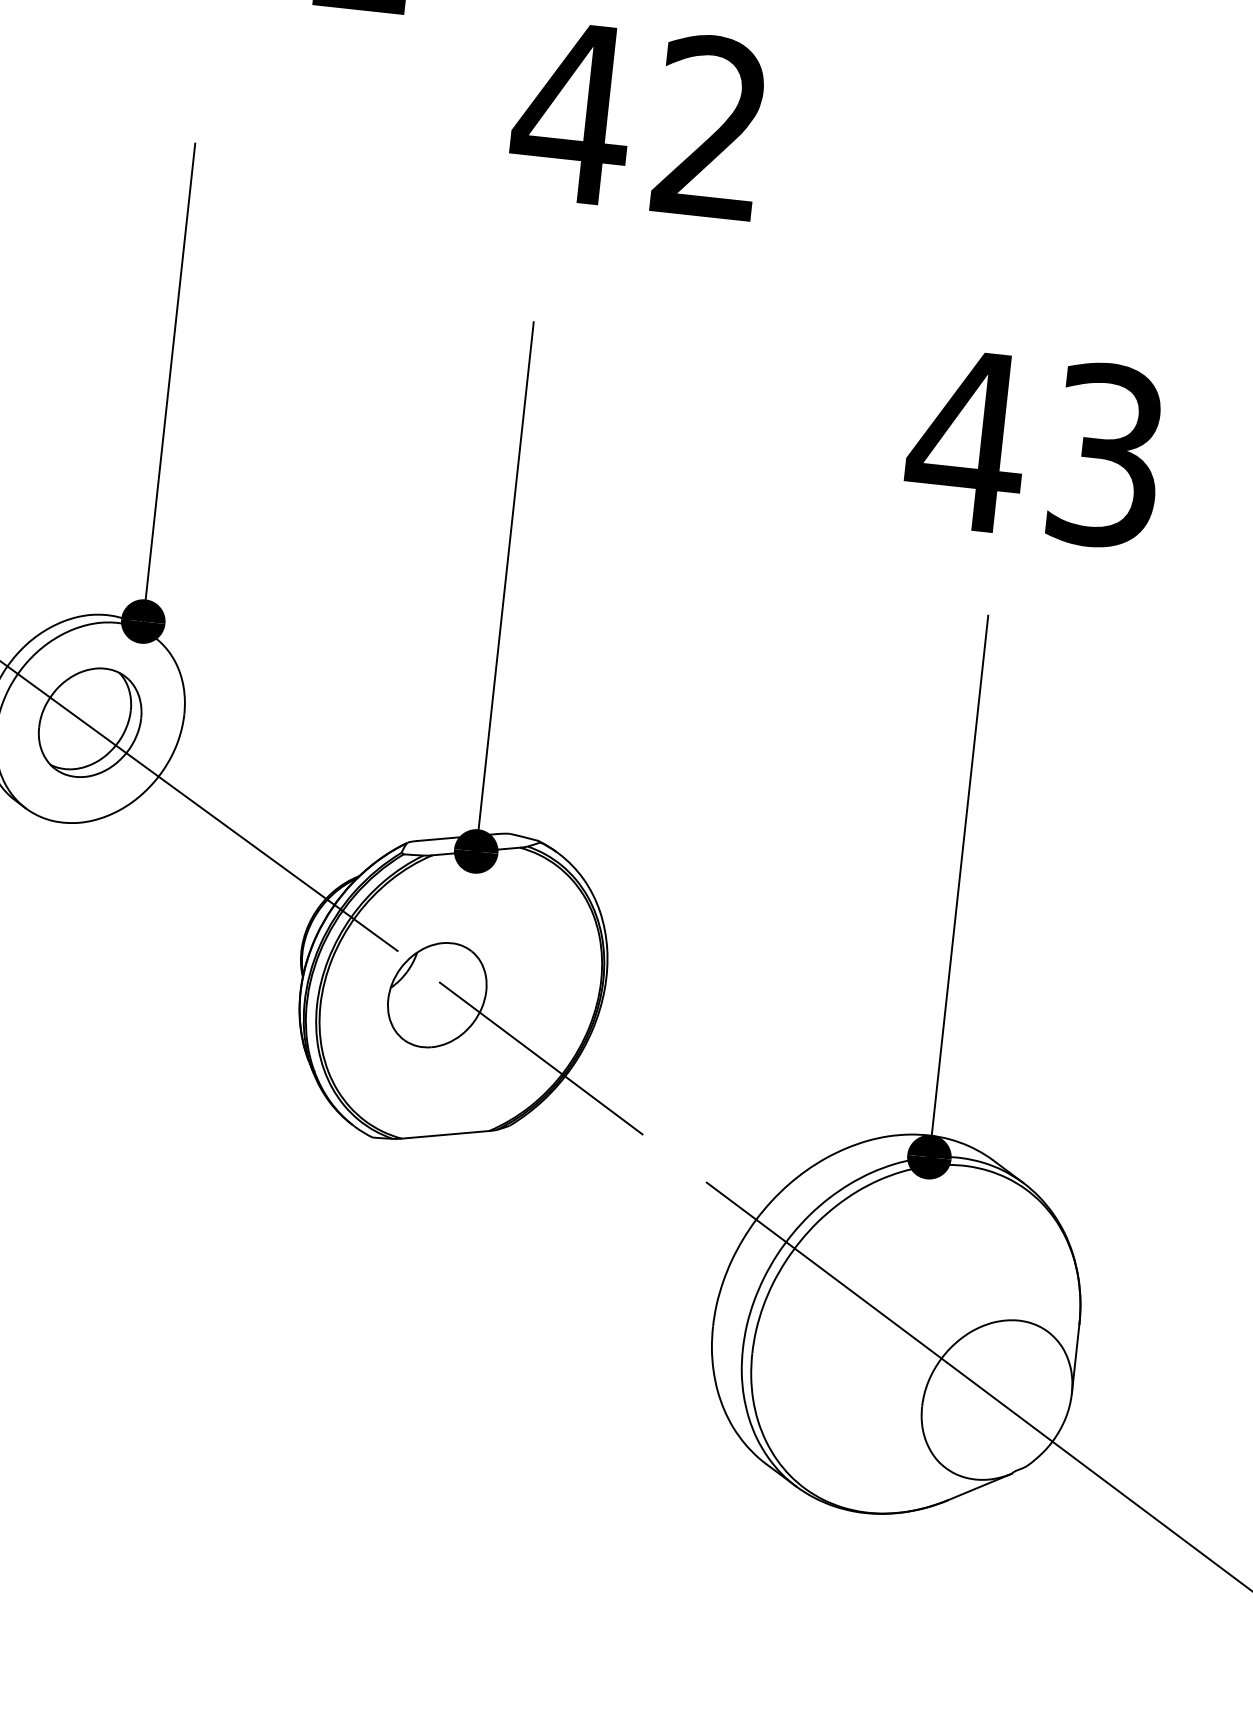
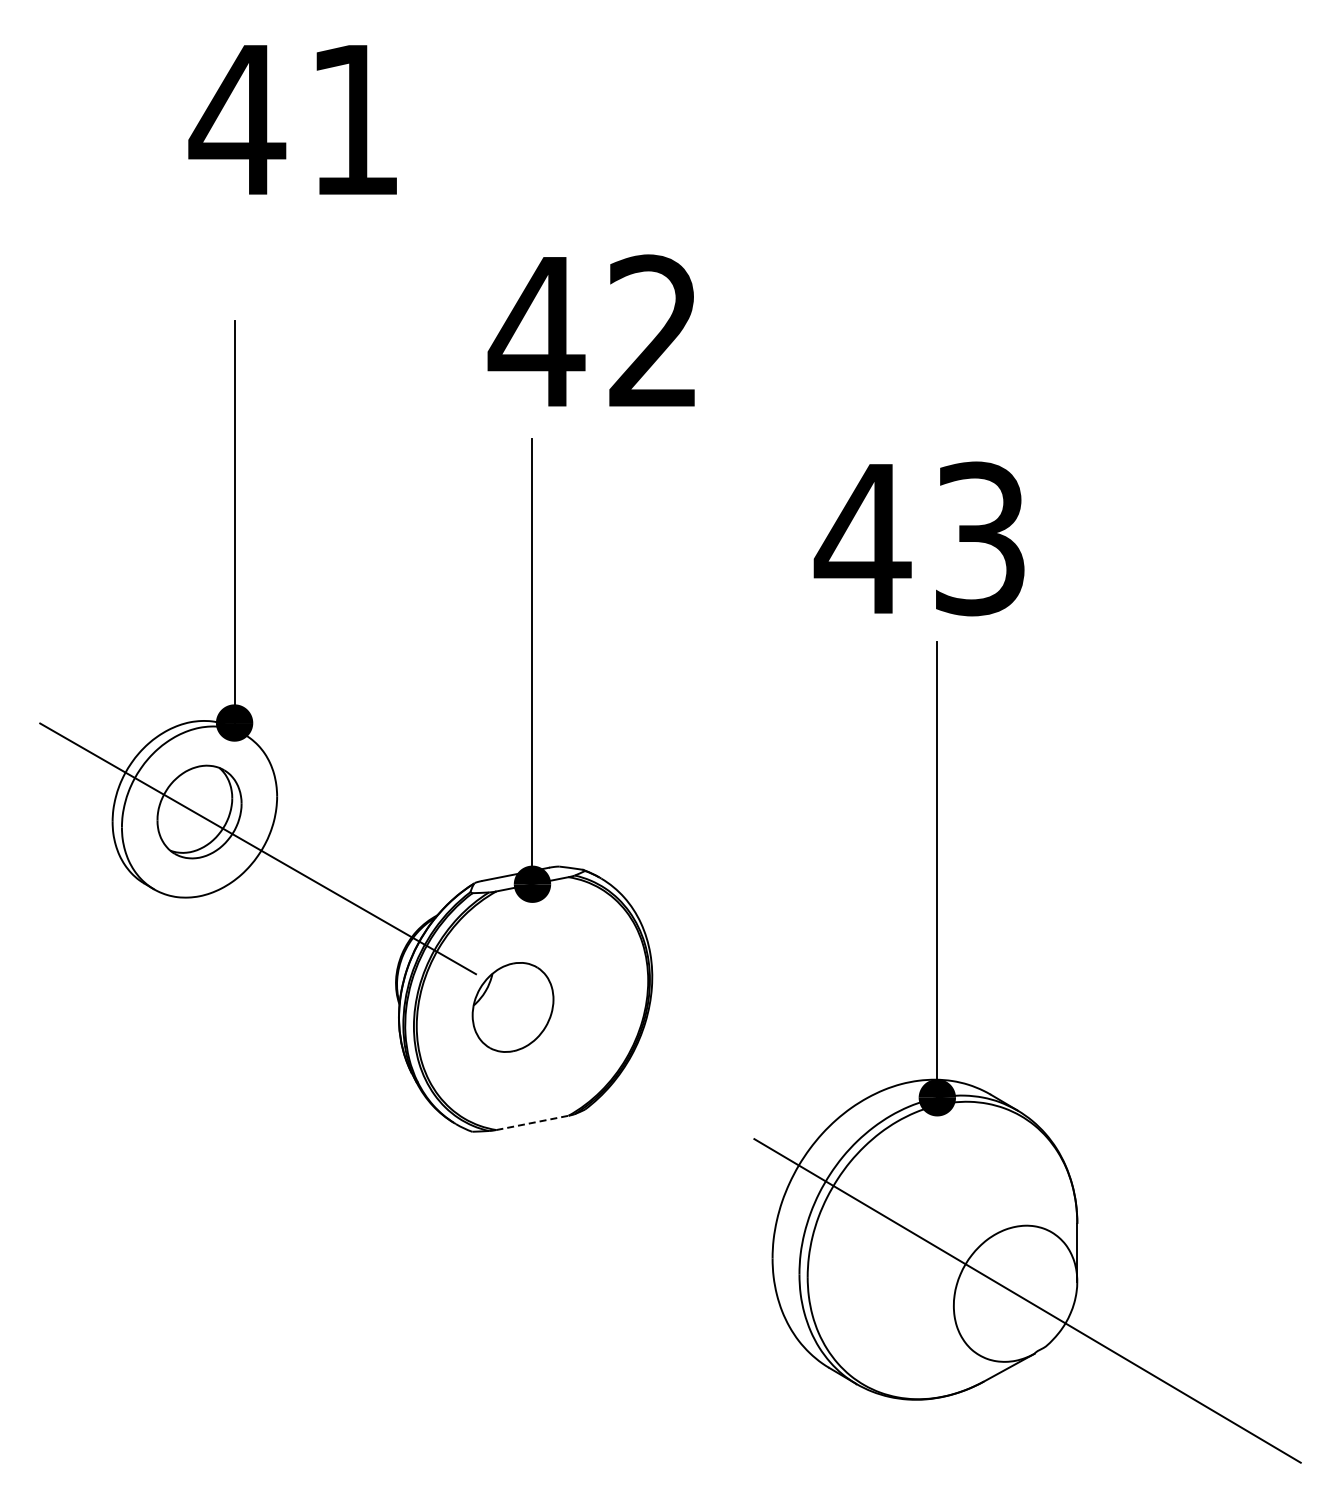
text: (636, 118) -> (590, 330), moved
text: (1033, 447) -> (918, 538), moved
line: (541, 1058) -> (605, 1050), removed
line: (445, 1134) -> (532, 1122), solid -> dashed

